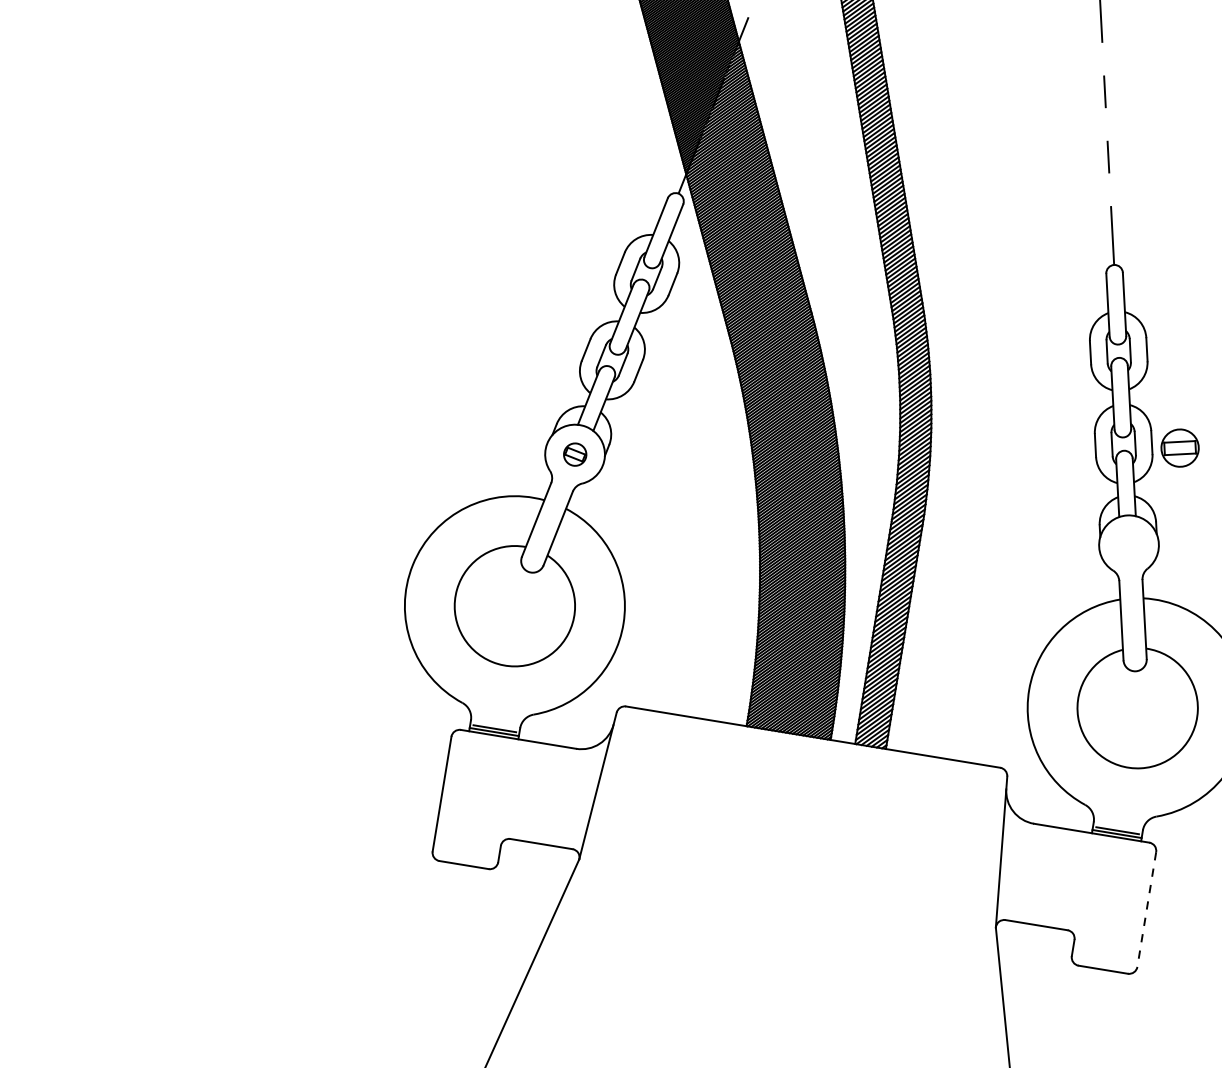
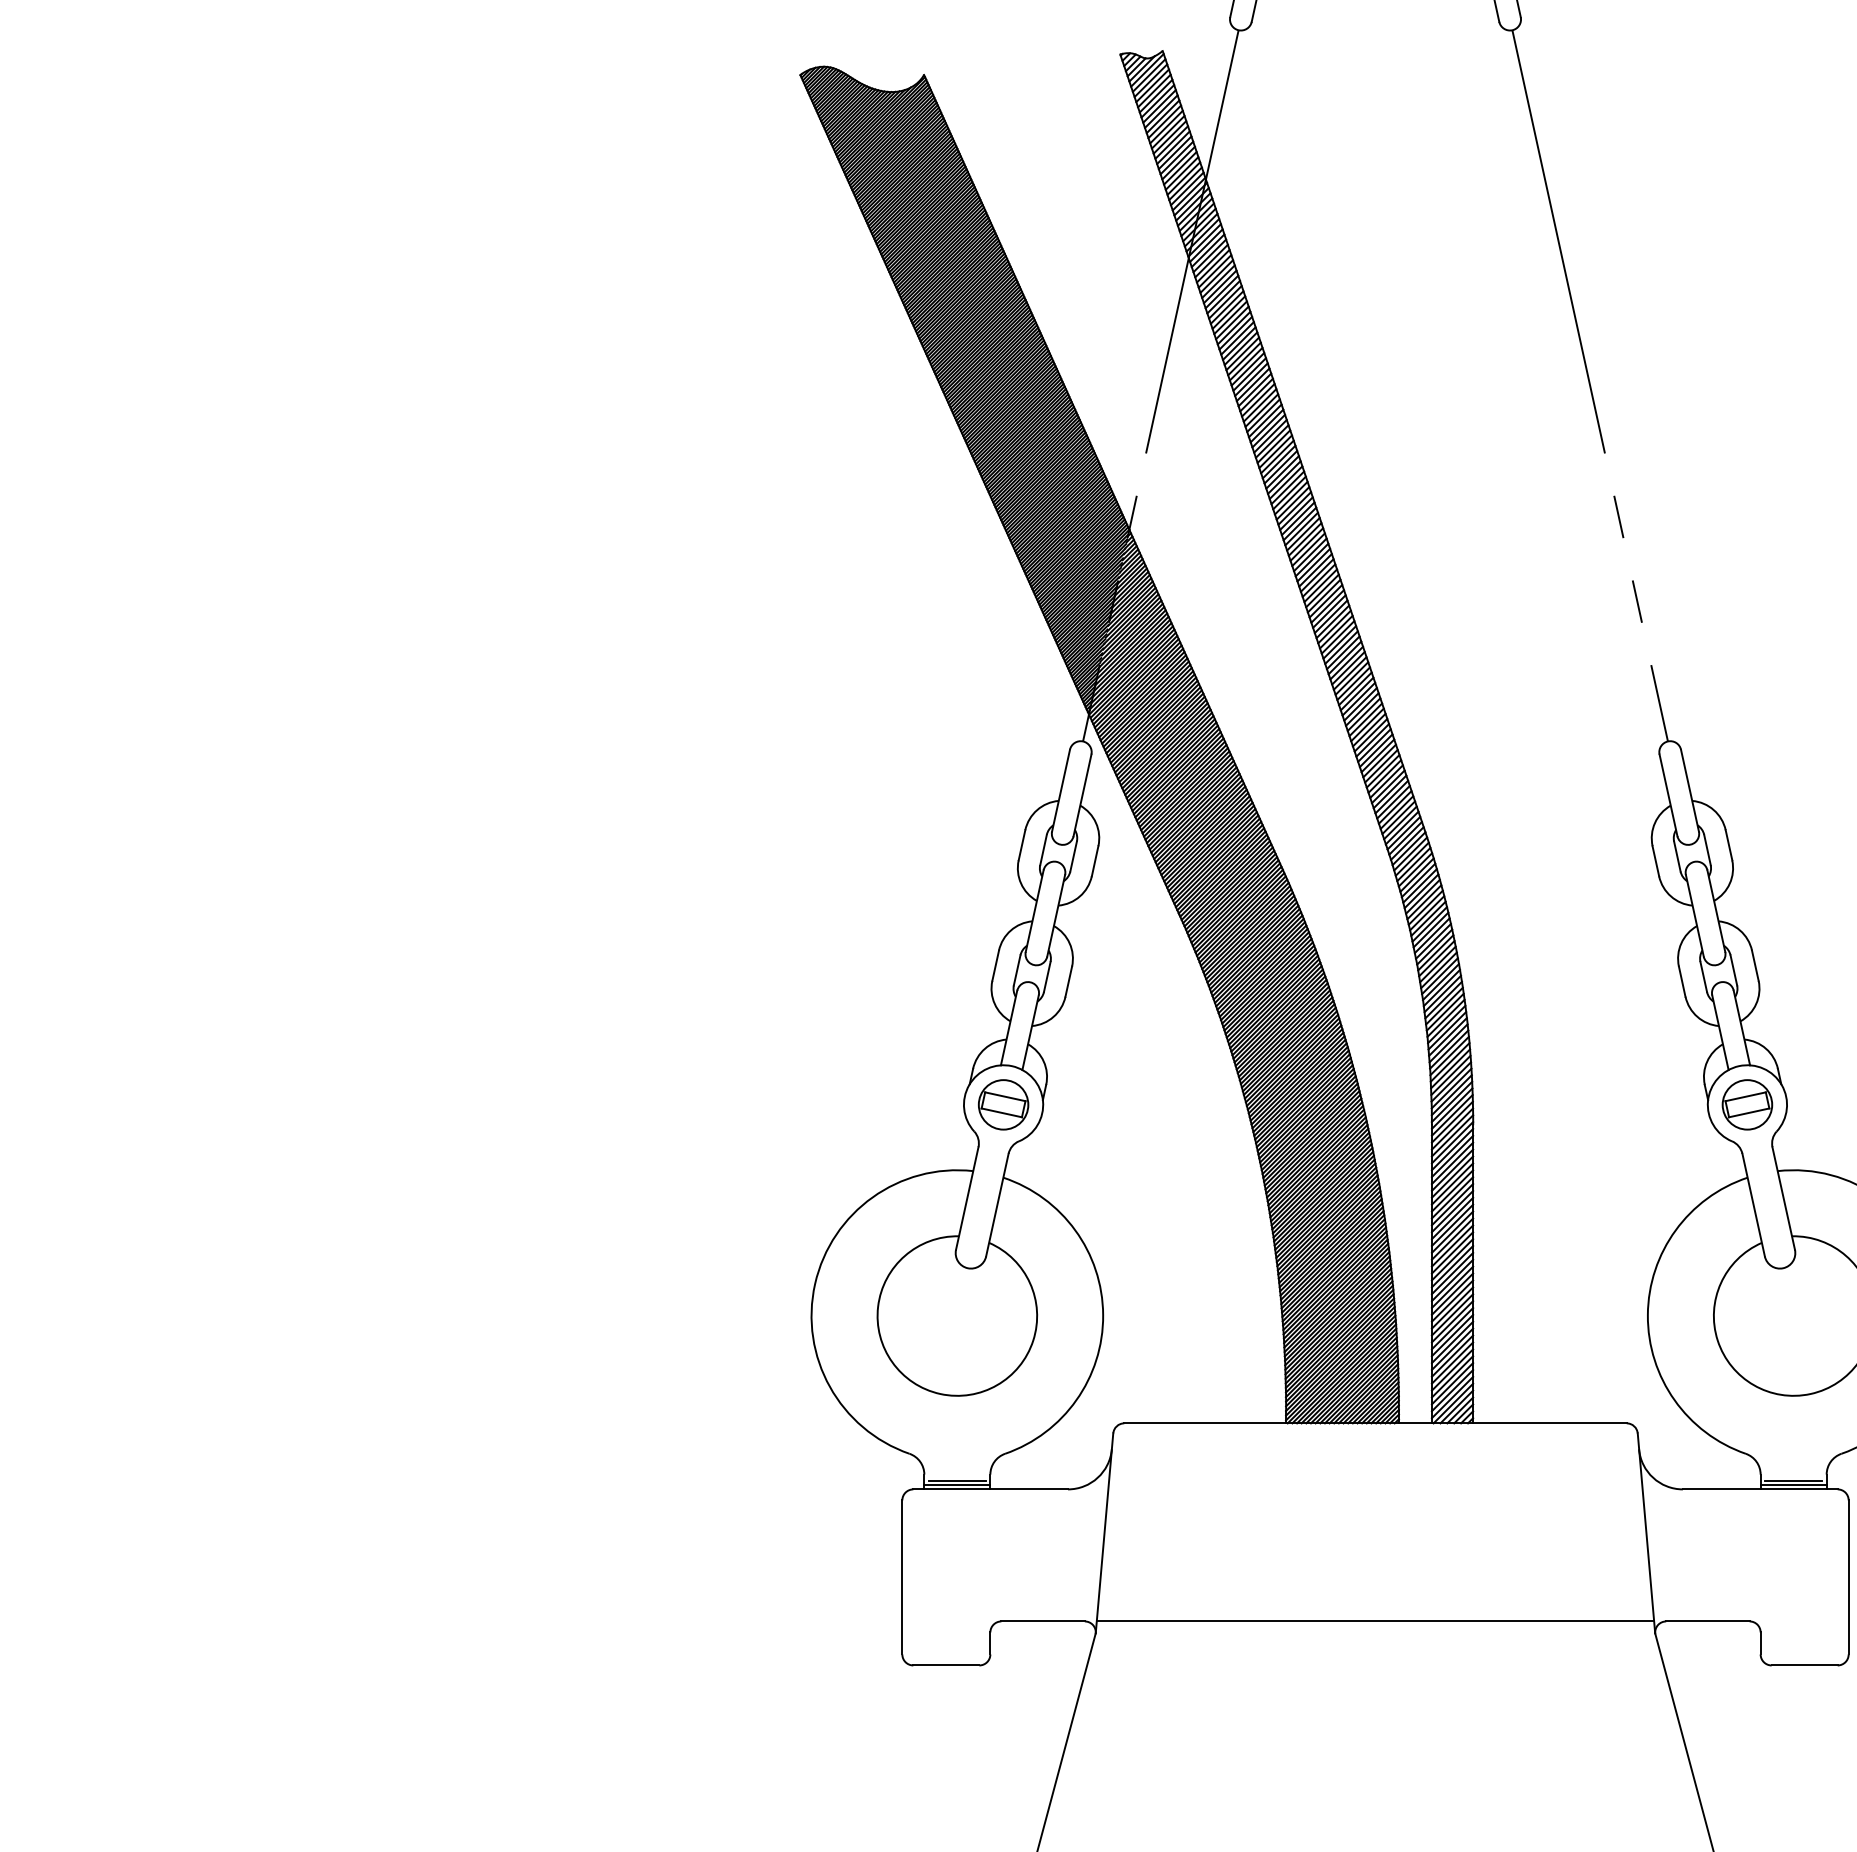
part: (1180, 447) -> (1747, 1104), moved
part: (575, 454) -> (1003, 1104), size x1.67
line: (789, 884) -> (1375, 1621), added
line: (1146, 909) -> (1848, 1577), dashed -> solid

